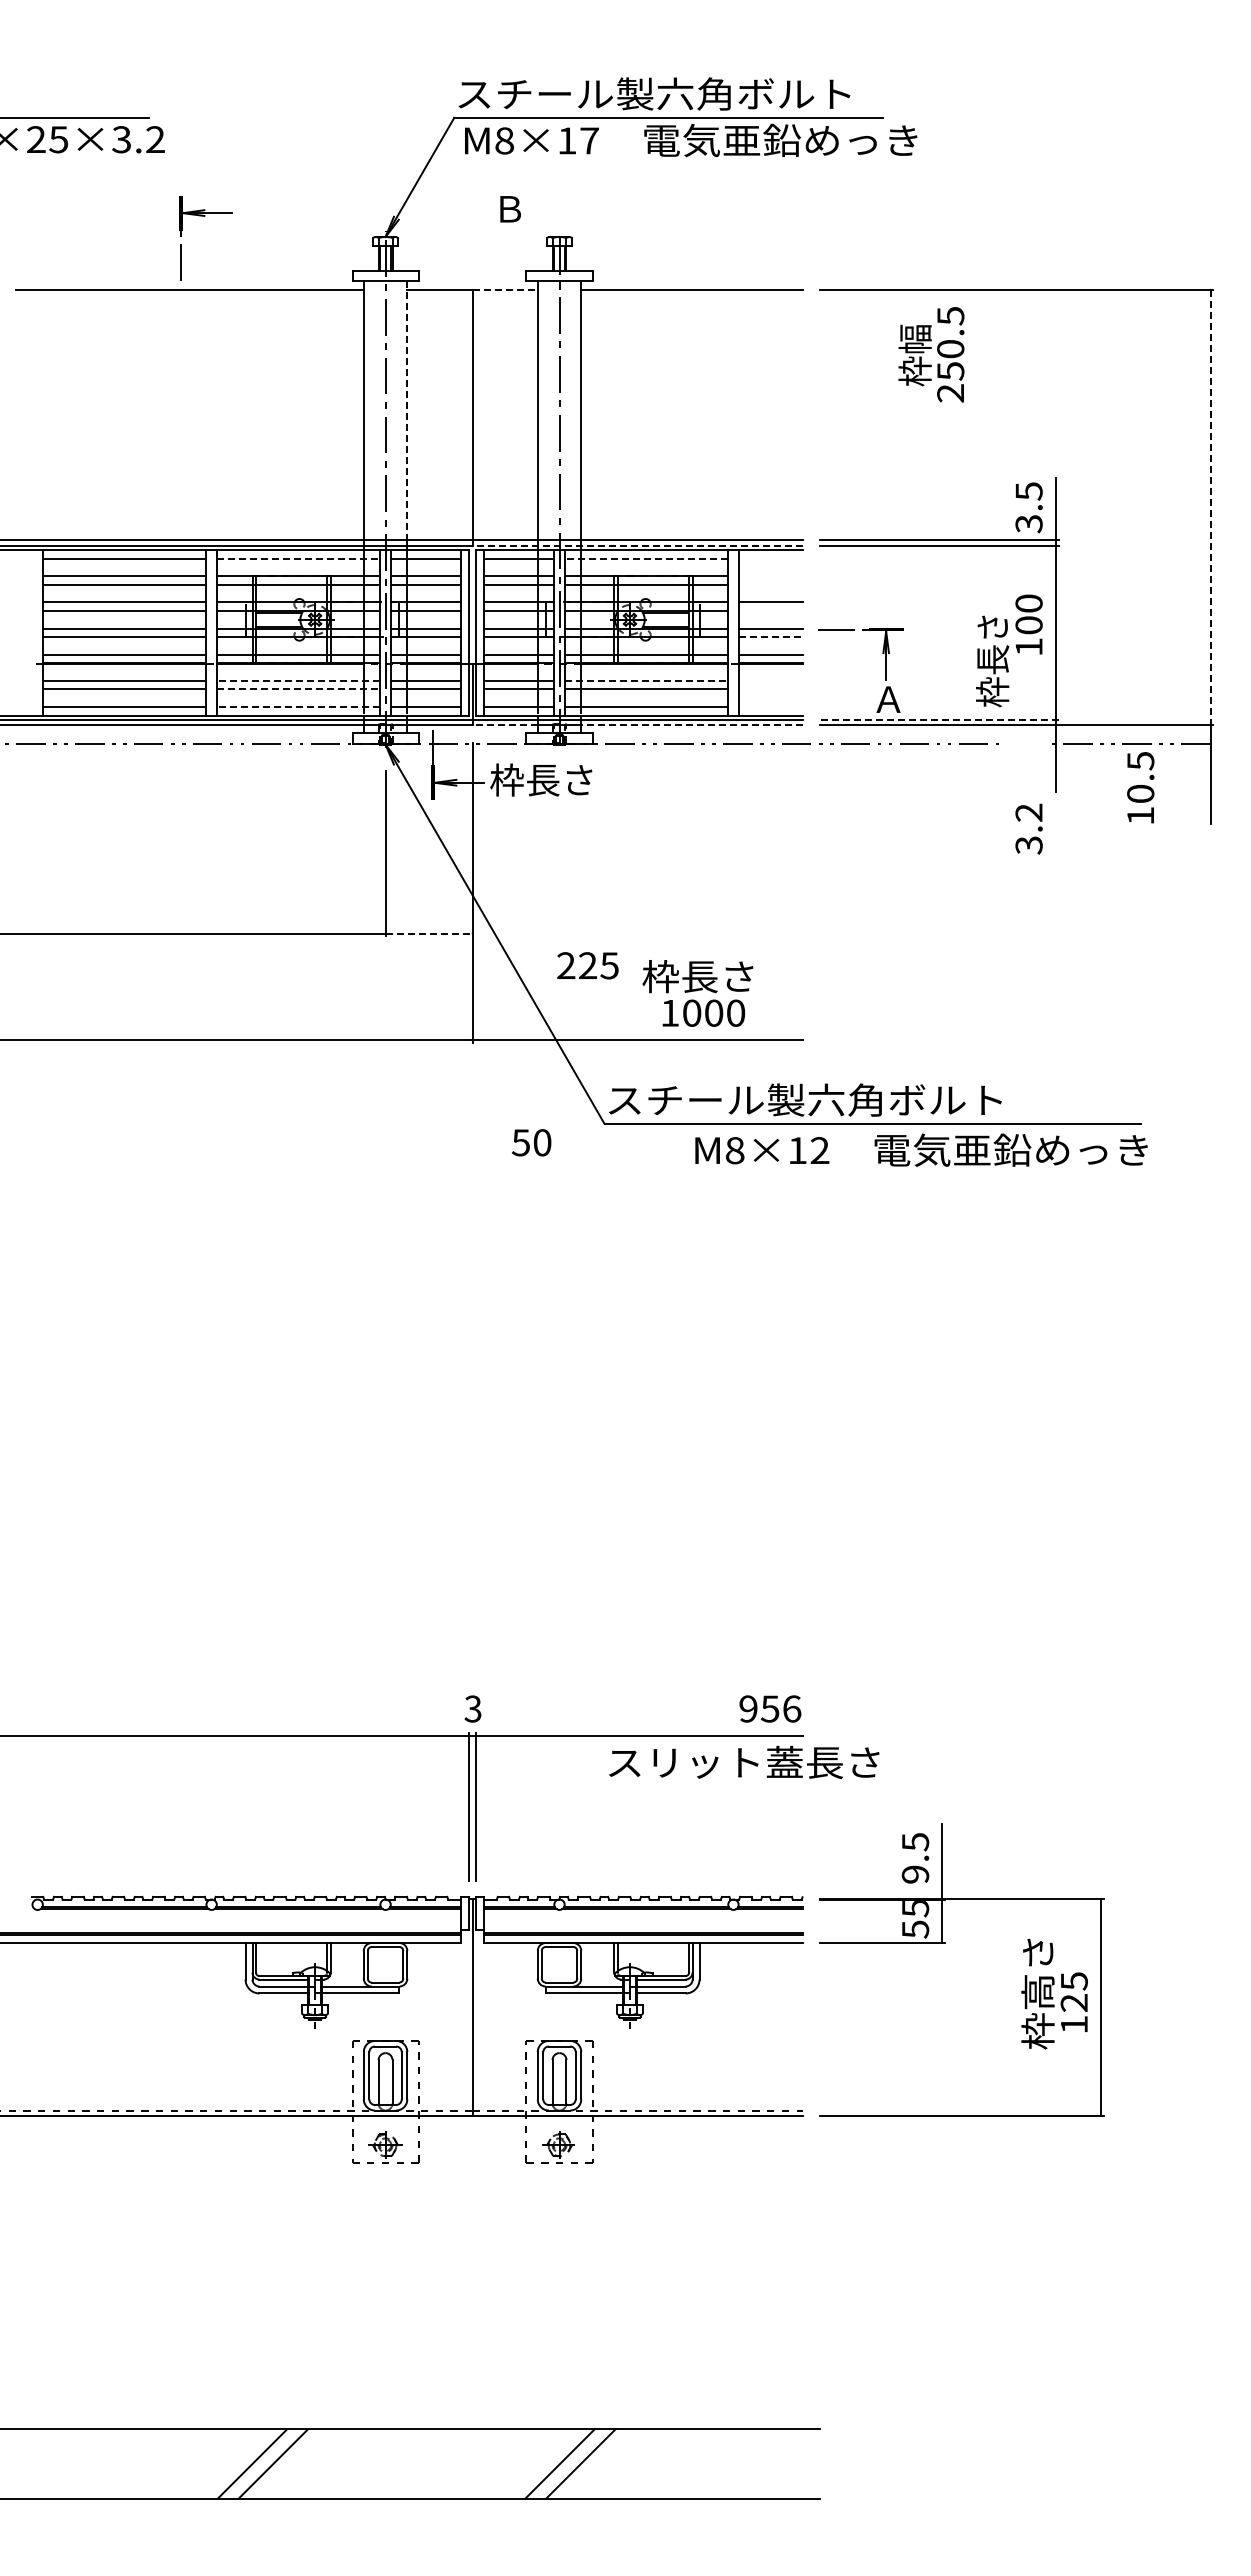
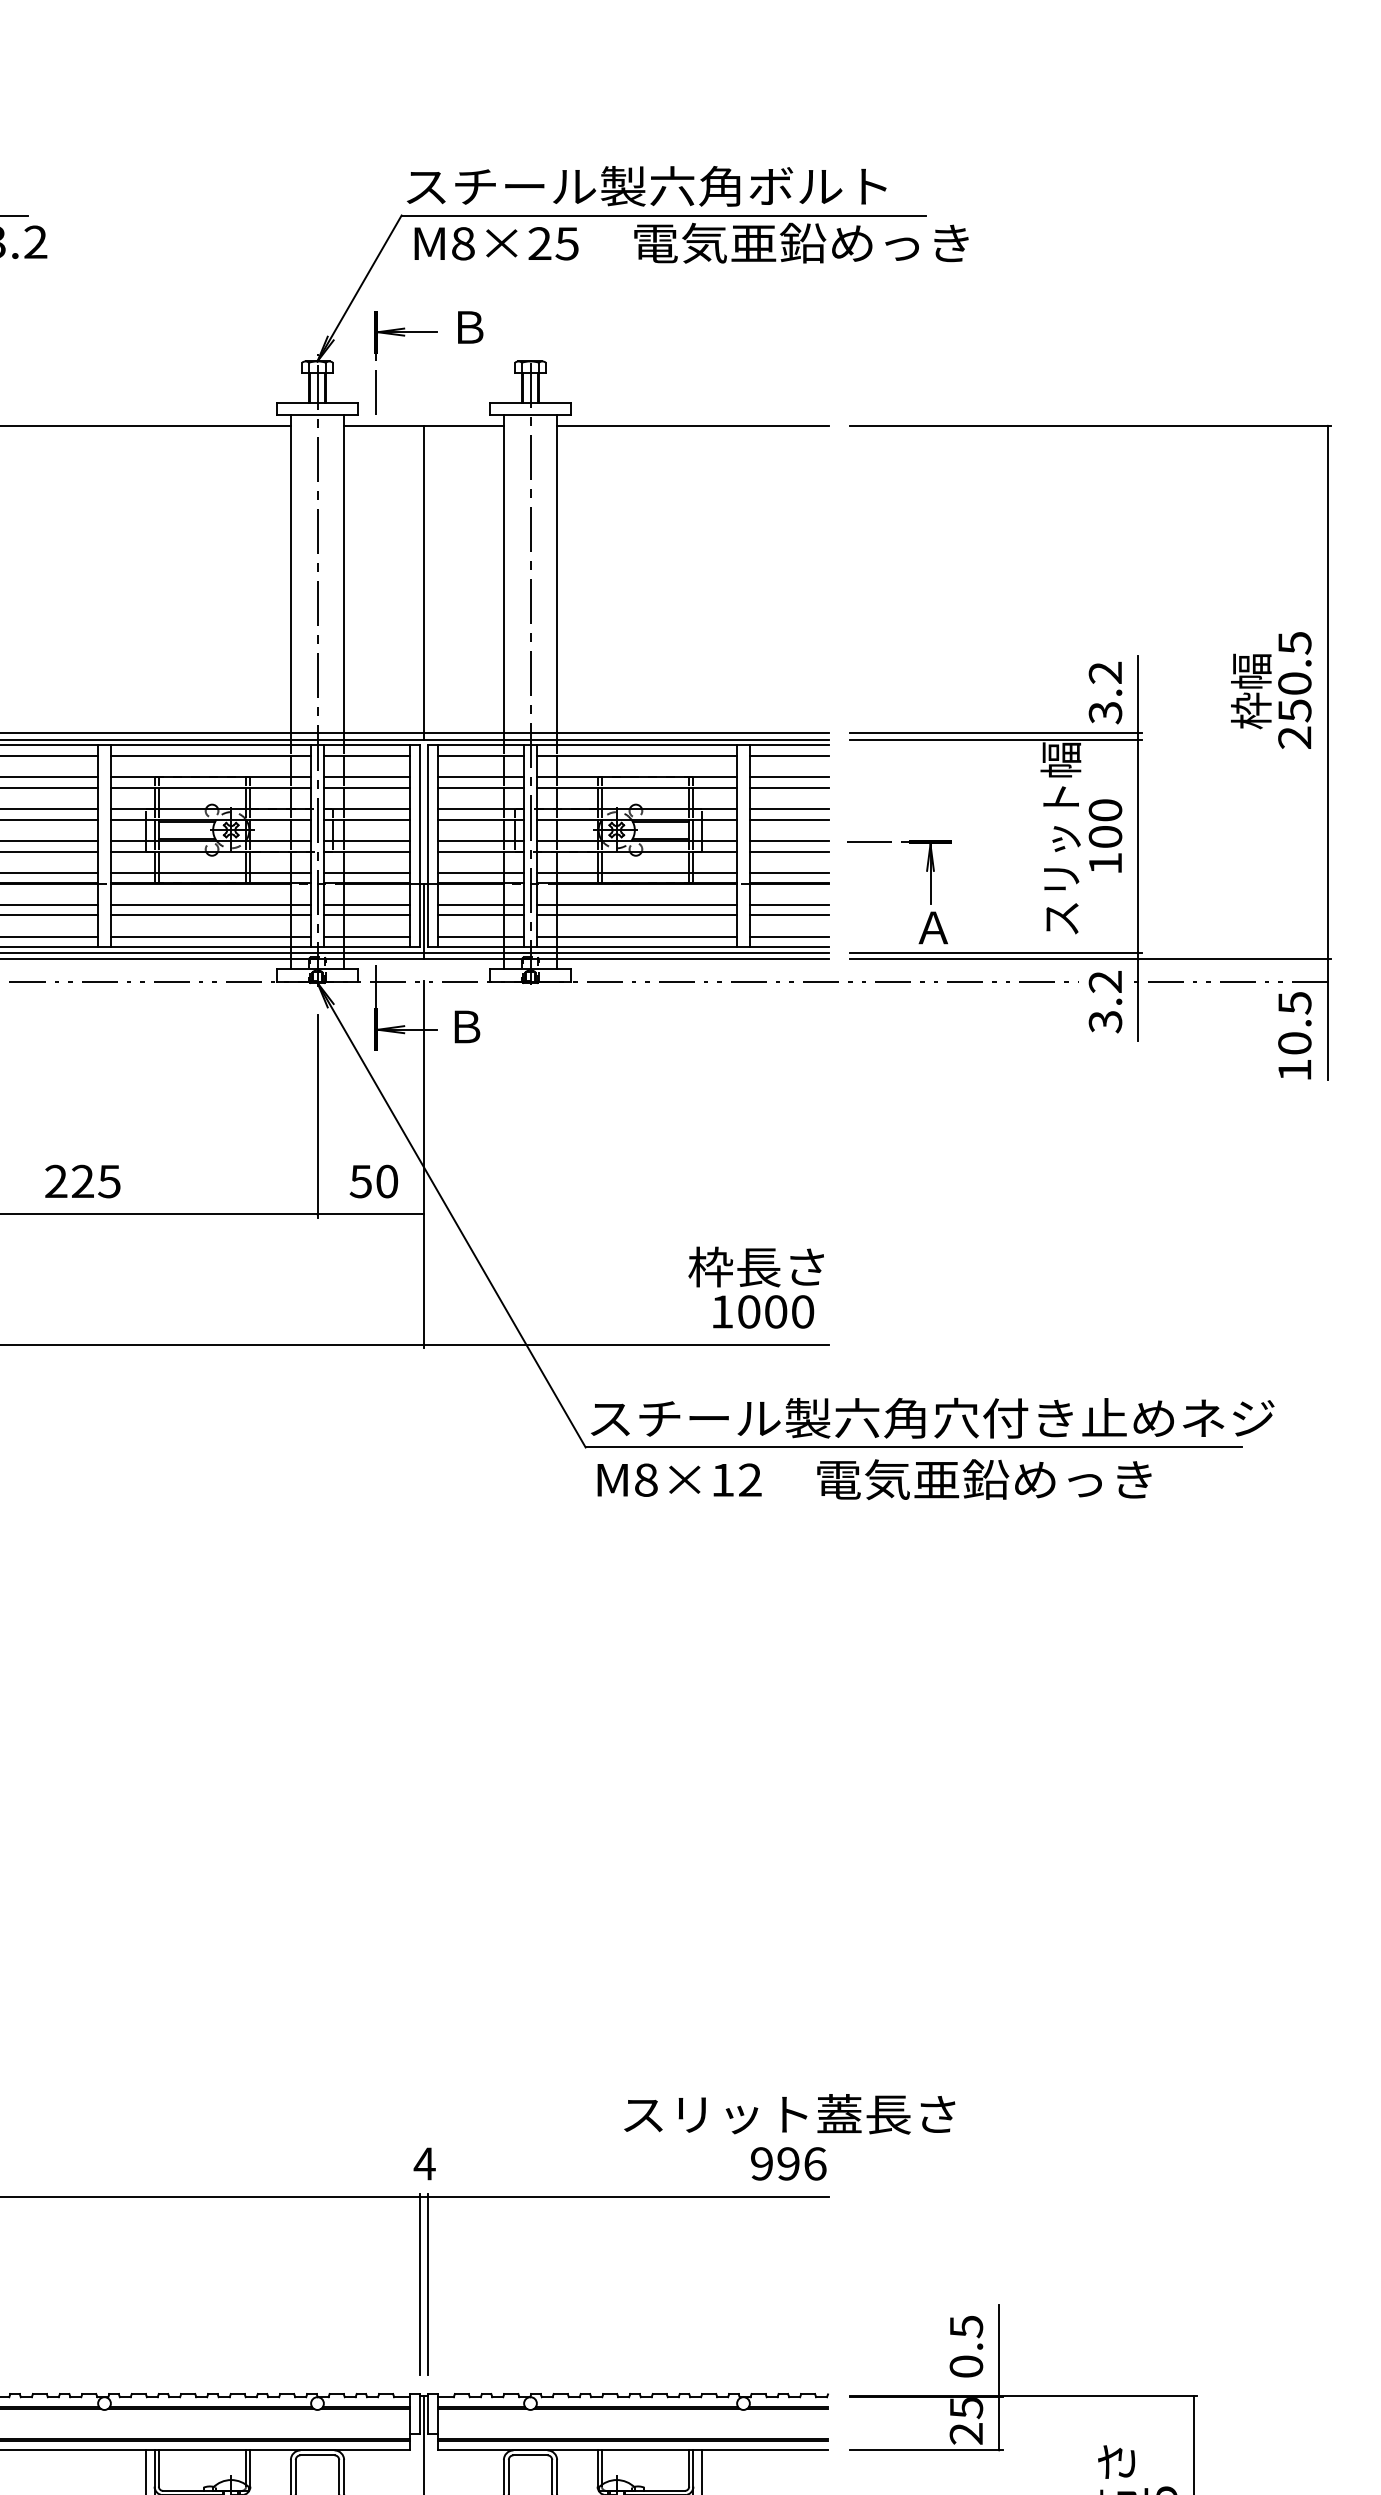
text: (578, 140) -> (553, 243), M8×17 -> M8×25
part: (205, 216) -> (405, 336), moved
line: (505, 289) -> (464, 425), dashed -> solid
text: (931, 354) -> (1271, 690), moved
line: (407, 410) -> (344, 573), dashed -> solid
text: (1028, 491) -> (1104, 673), 3.5 -> 3.2
line: (1210, 507) -> (1327, 692), dashed -> solid
line: (637, 545) -> (625, 739), dashed -> solid
line: (298, 558) -> (210, 755), dashed -> solid
line: (646, 558) -> (637, 755), dashed -> solid
line: (770, 558) -> (788, 755), added
line: (770, 576) -> (788, 777), added
line: (770, 585) -> (788, 788), added
line: (770, 611) -> (788, 819), added
text: (992, 627) -> (1060, 839), 枠長さ -> スリット幅
line: (771, 637) -> (790, 851), dashed -> solid
line: (298, 680) -> (210, 904), dashed -> solid
line: (646, 680) -> (637, 904), dashed -> solid
line: (770, 680) -> (788, 904), added
line: (298, 689) -> (210, 915), dashed -> solid
line: (770, 689) -> (788, 915), added
line: (298, 706) -> (210, 936), dashed -> solid
line: (770, 706) -> (788, 936), added
line: (939, 719) -> (995, 952), dashed -> solid
line: (505, 725) -> (464, 959), dashed -> solid
line: (692, 725) -> (693, 959), dashed -> solid
text: (541, 779) -> (508, 1025), 枠長さ -> Ｂ
text: (1140, 787) -> (1294, 1035), moved
text: (1028, 828) -> (1104, 1001), moved
line: (429, 933) -> (371, 1214), dashed -> solid
text: (587, 965) -> (82, 1181), moved
text: (697, 993) -> (755, 1287), moved
text: (1028, 1099) -> (1104, 1417), スチール製六角ボルト -> スチール製六角穴付き止めネジ
text: (531, 1142) -> (373, 1181), moved
text: (921, 1149) -> (874, 1478), moved
text: (473, 1708) -> (425, 2163), 3 -> 4
text: (769, 1708) -> (787, 2163), 956 -> 996
text: (744, 1762) -> (790, 2114), moved
text: (915, 1874) -> (966, 2366), 9.5 -> 0.5
text: (915, 1929) -> (966, 2433), 55 -> 25

